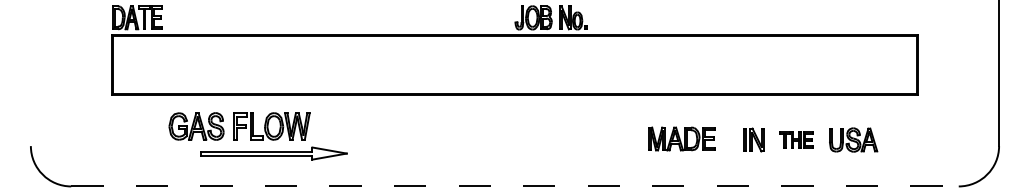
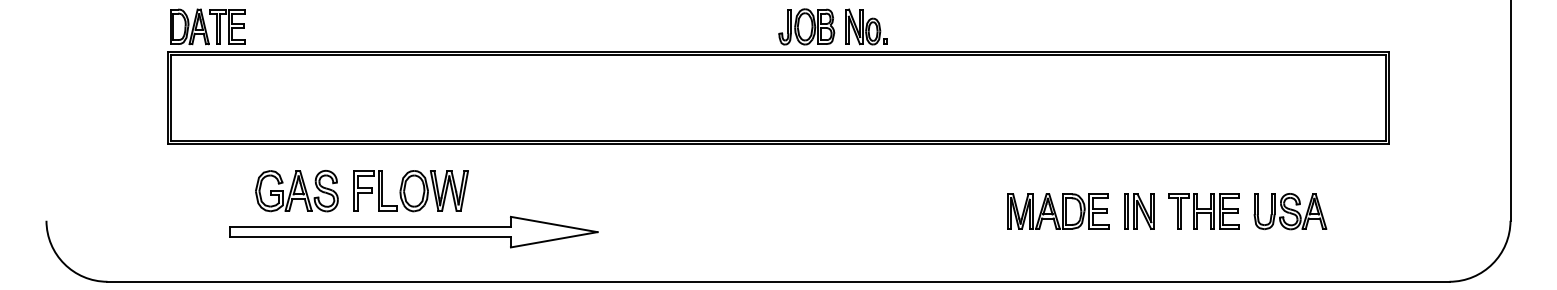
part: (681, 138) -> (1057, 210), moved
part: (796, 139) -> (1204, 210), size x1.43
part: (273, 153) -> (413, 231), size x1.67
line: (514, 186) -> (777, 281), dashed -> solid

